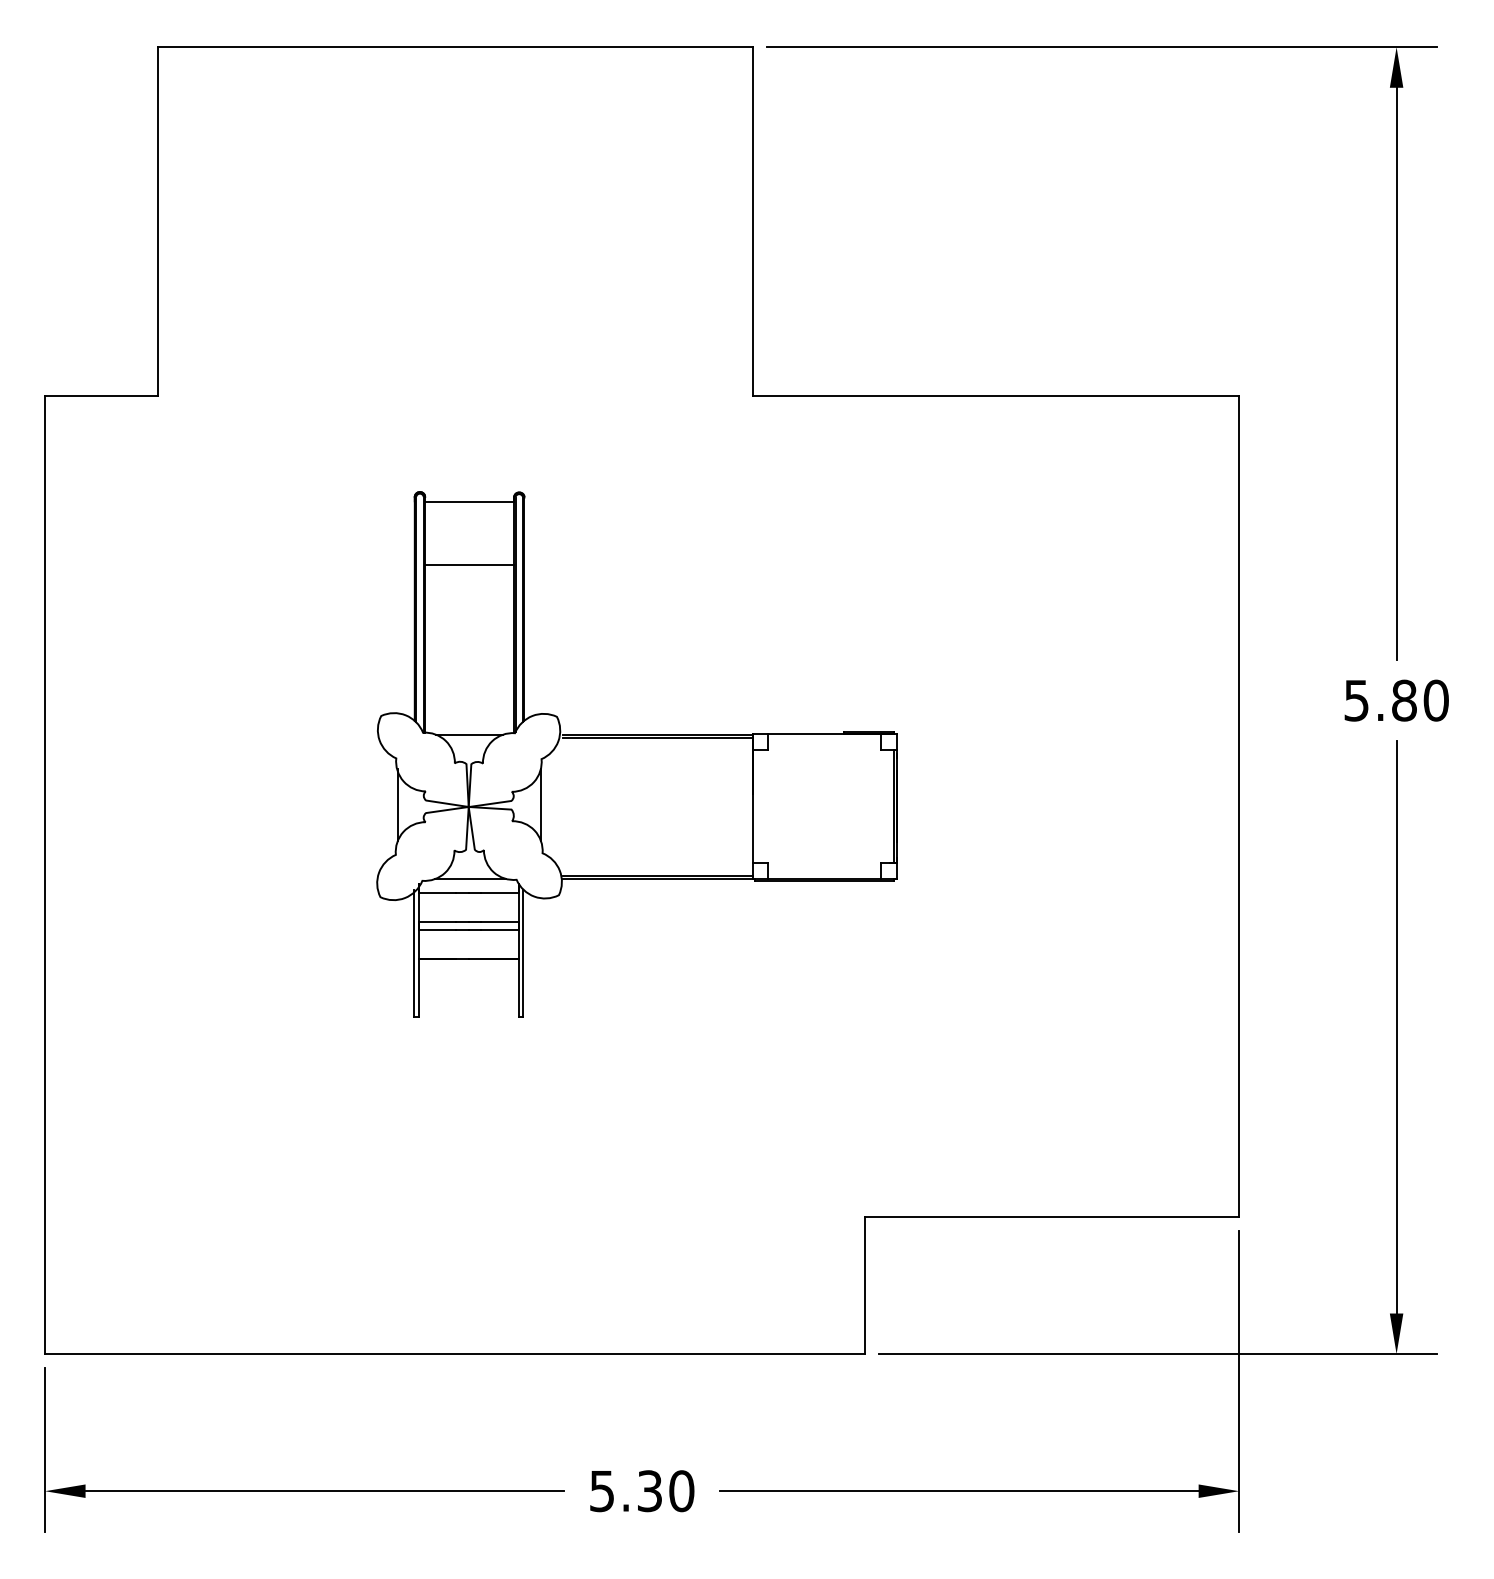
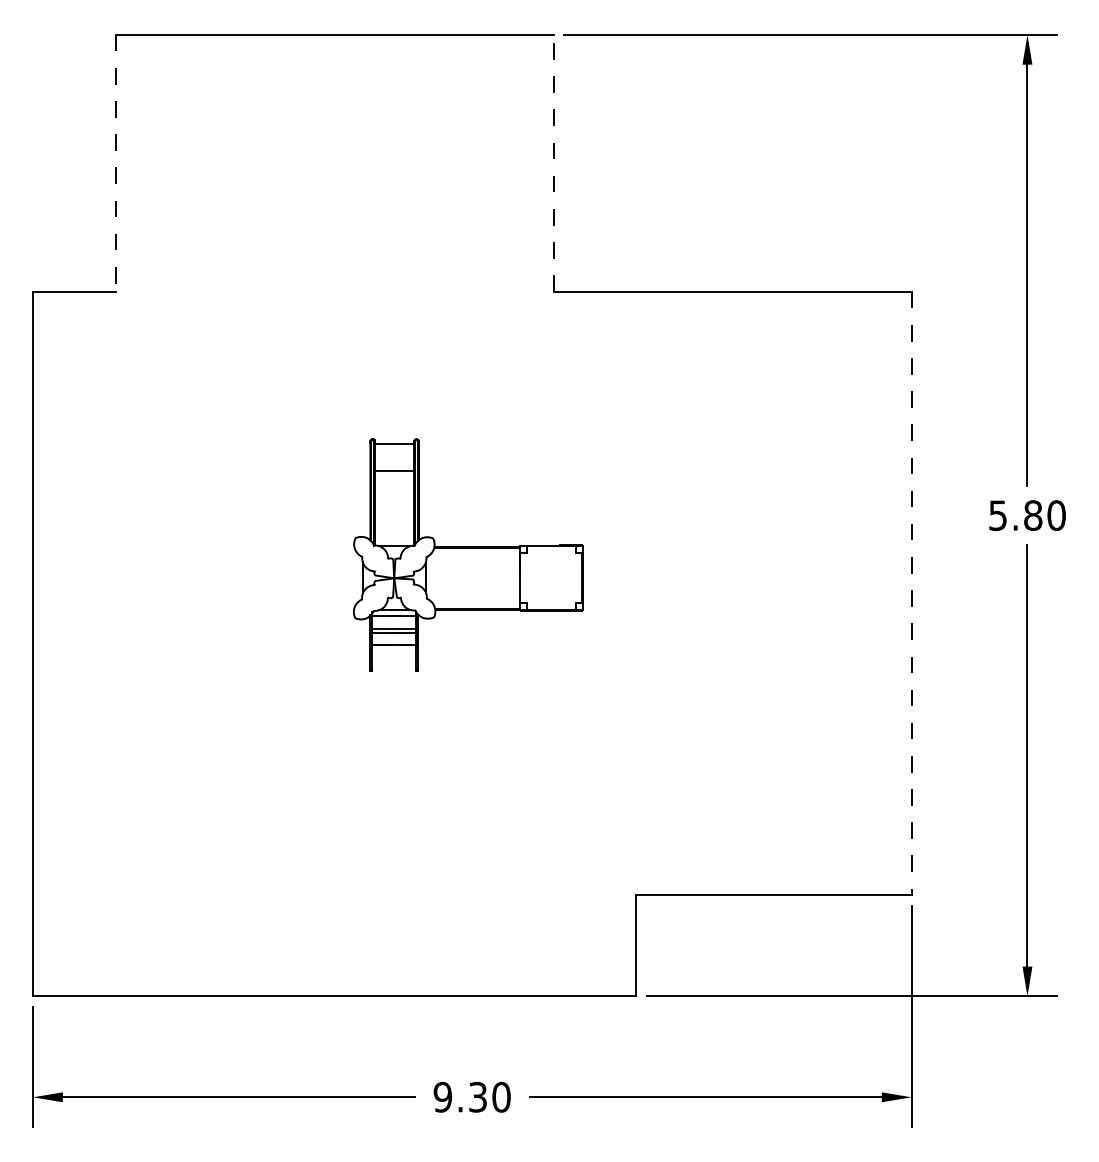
line: (752, 220) -> (553, 162), solid -> dashed
line: (157, 222) -> (115, 163), solid -> dashed
part: (636, 753) -> (468, 554), size x0.6
line: (1238, 806) -> (911, 593), solid -> dashed
text: (601, 1490) -> (442, 1096), 5.30 -> 9.30

